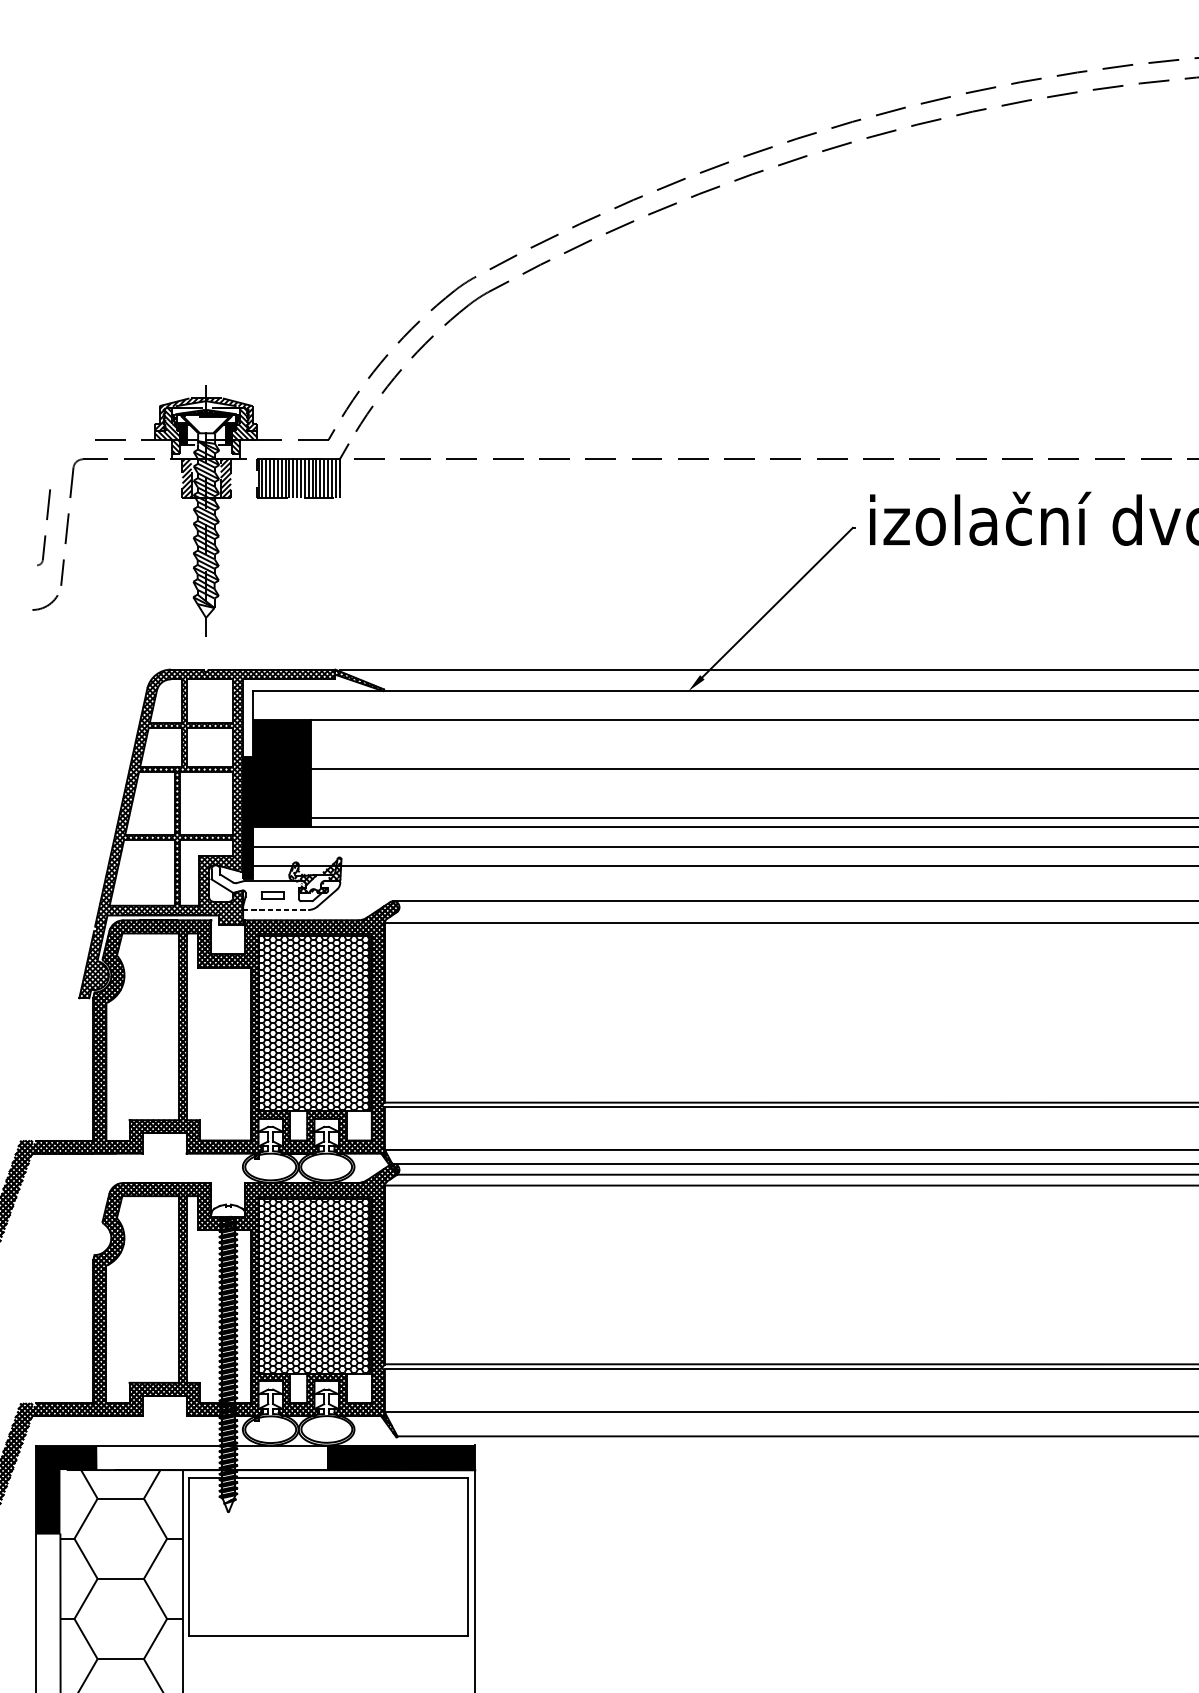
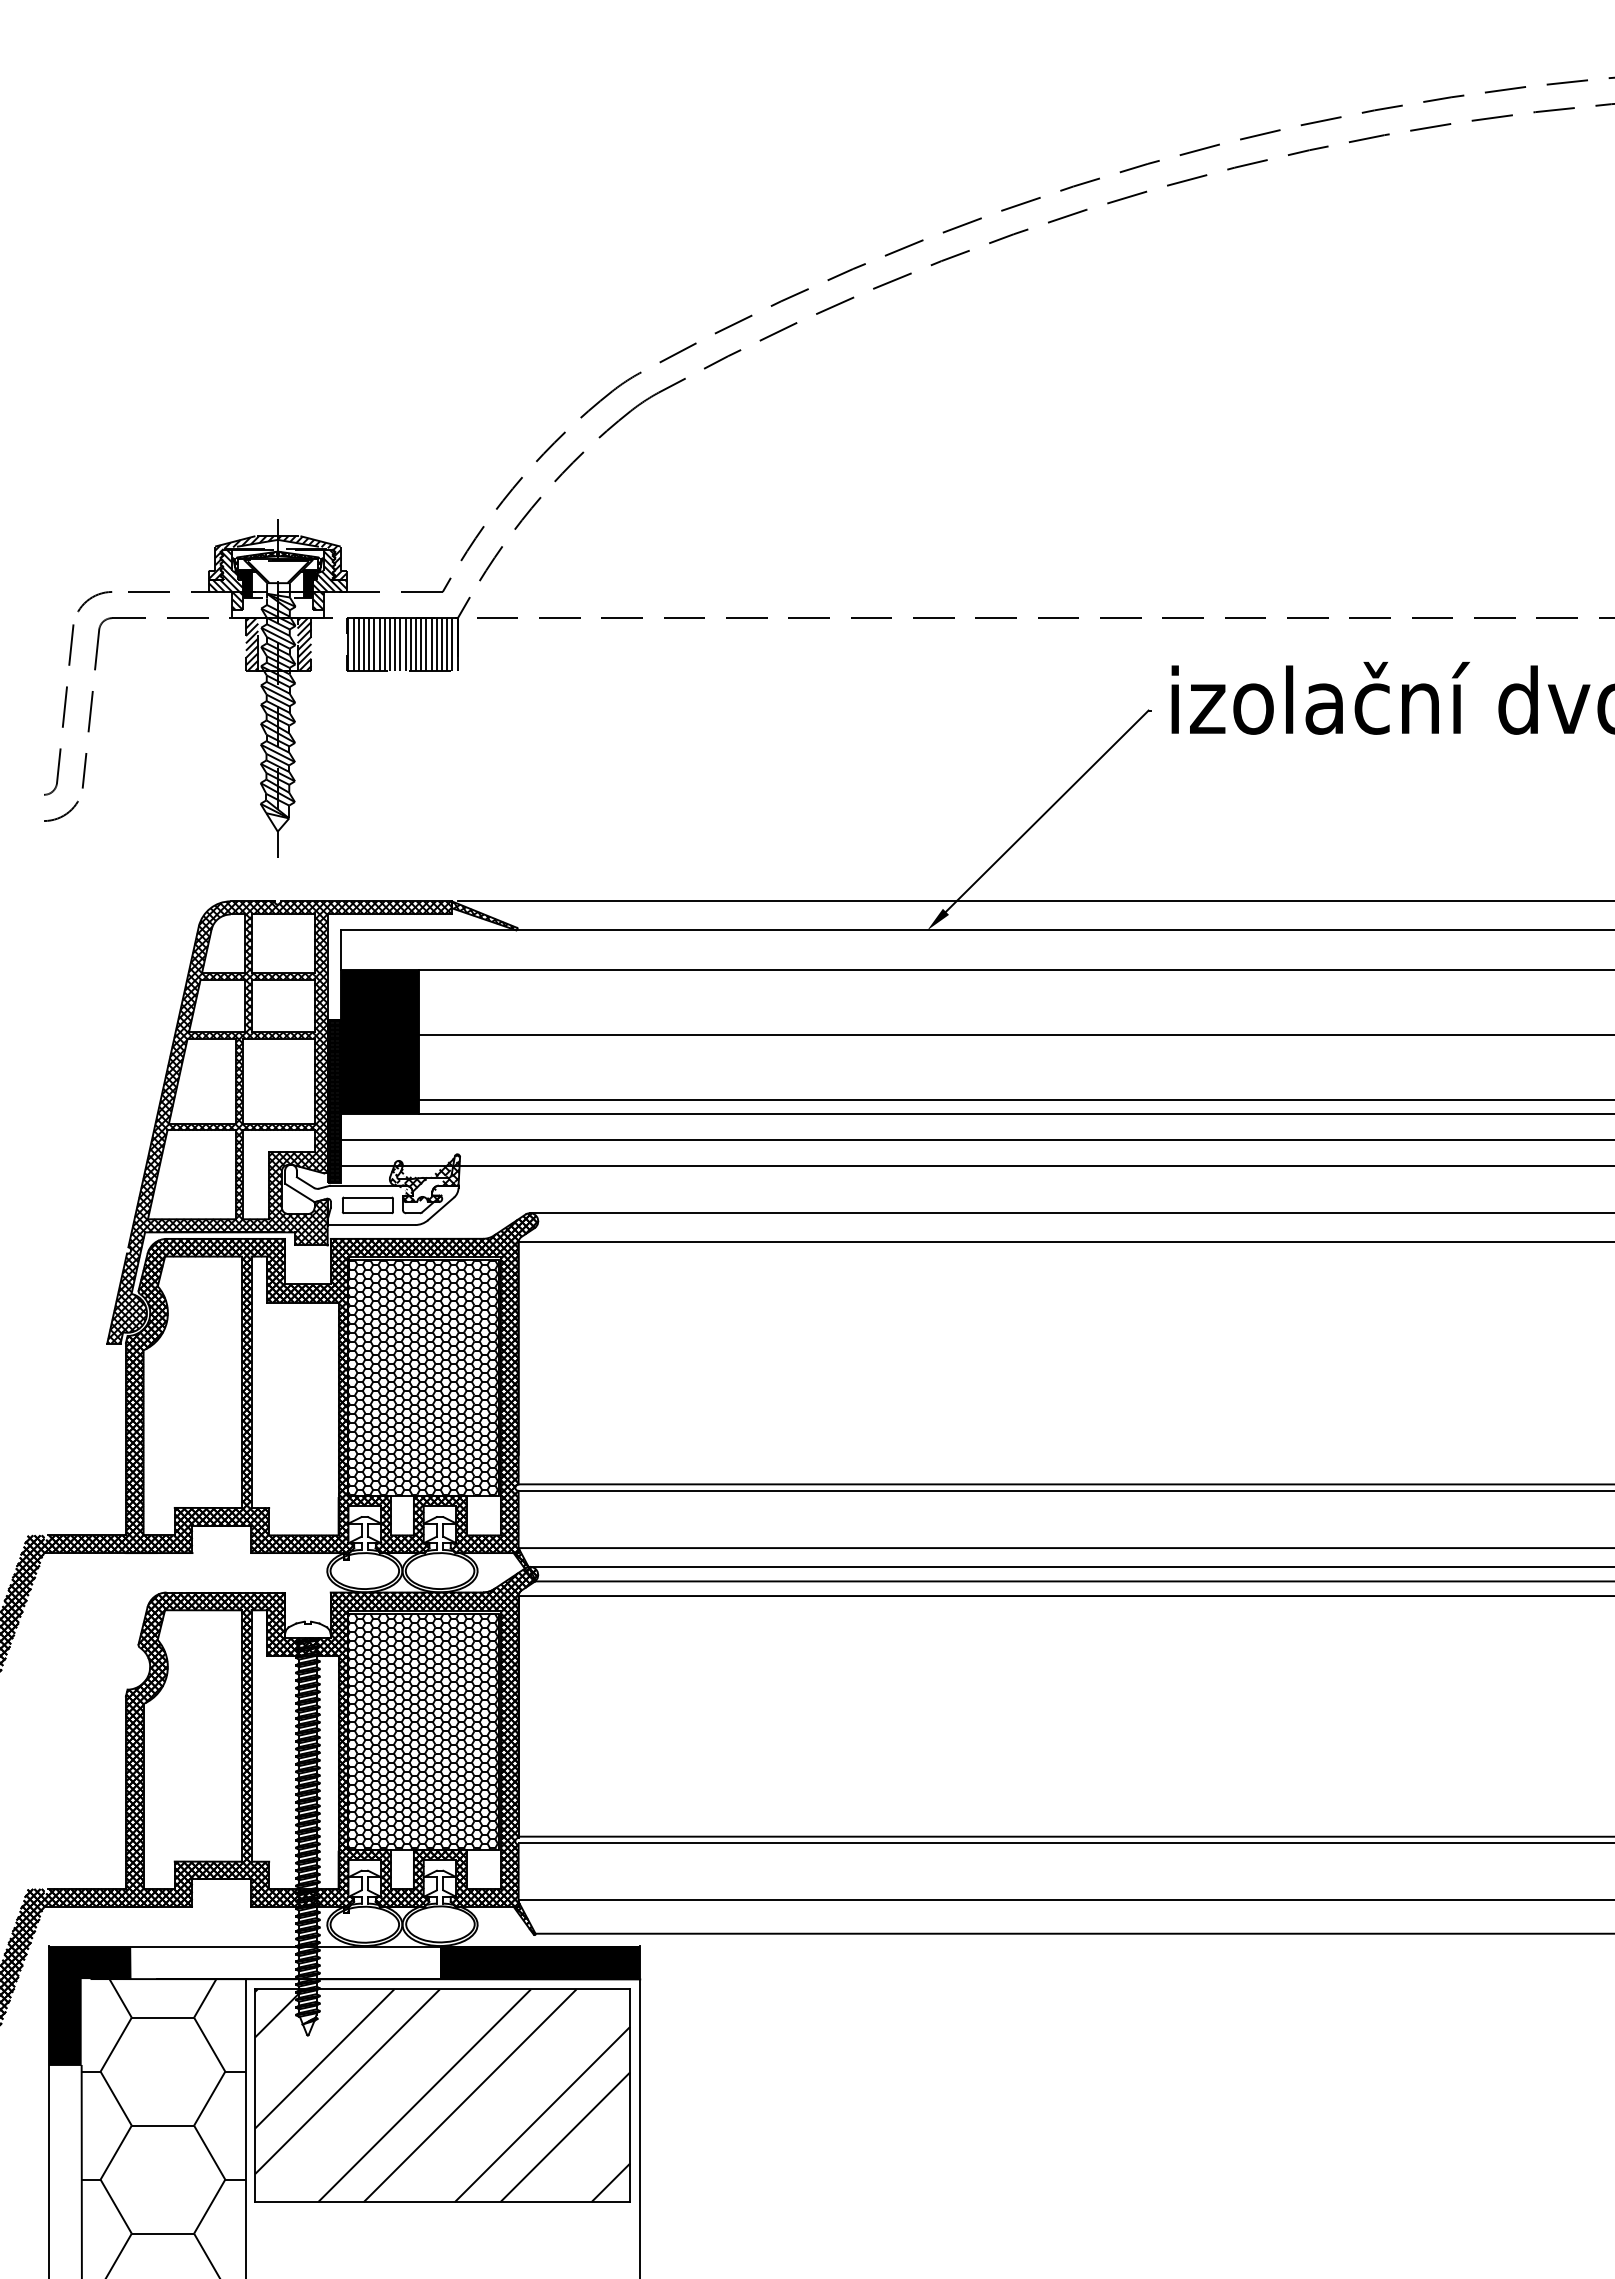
arc: (68, 444) -> (92, 598), added
part: (43, 527) -> (59, 709), size x1.67
part: (272, 895) -> (367, 1205), size x1.67
line: (275, 910) -> (371, 1225), dashed -> solid
hatch: (328, 1556) -> (442, 2095), added

